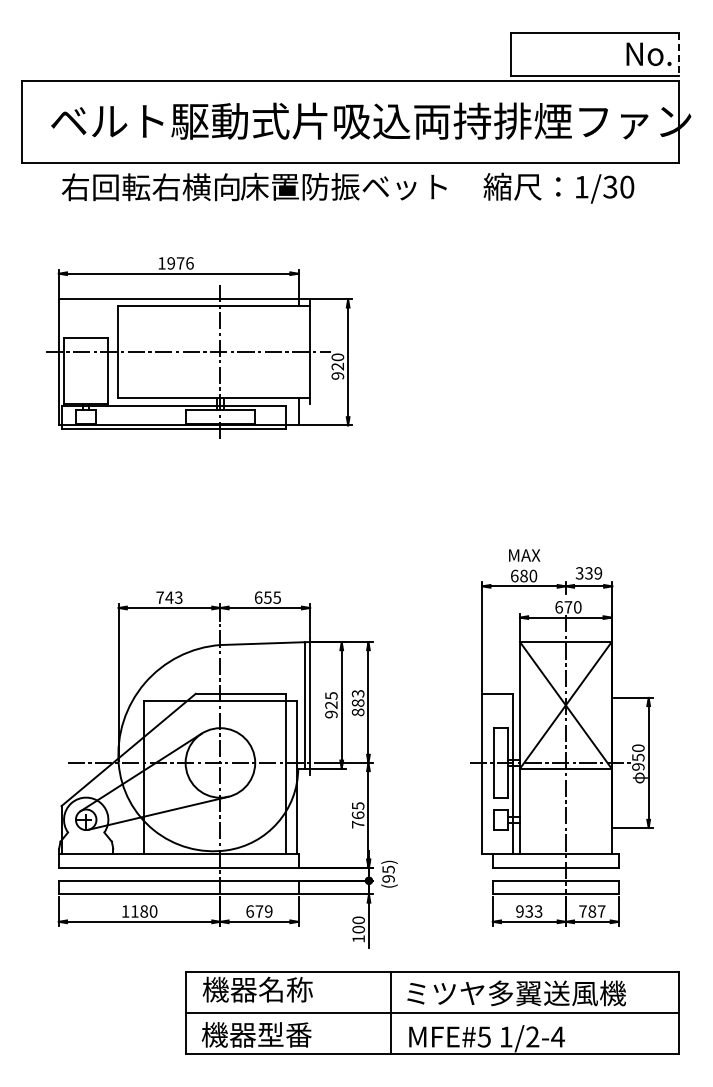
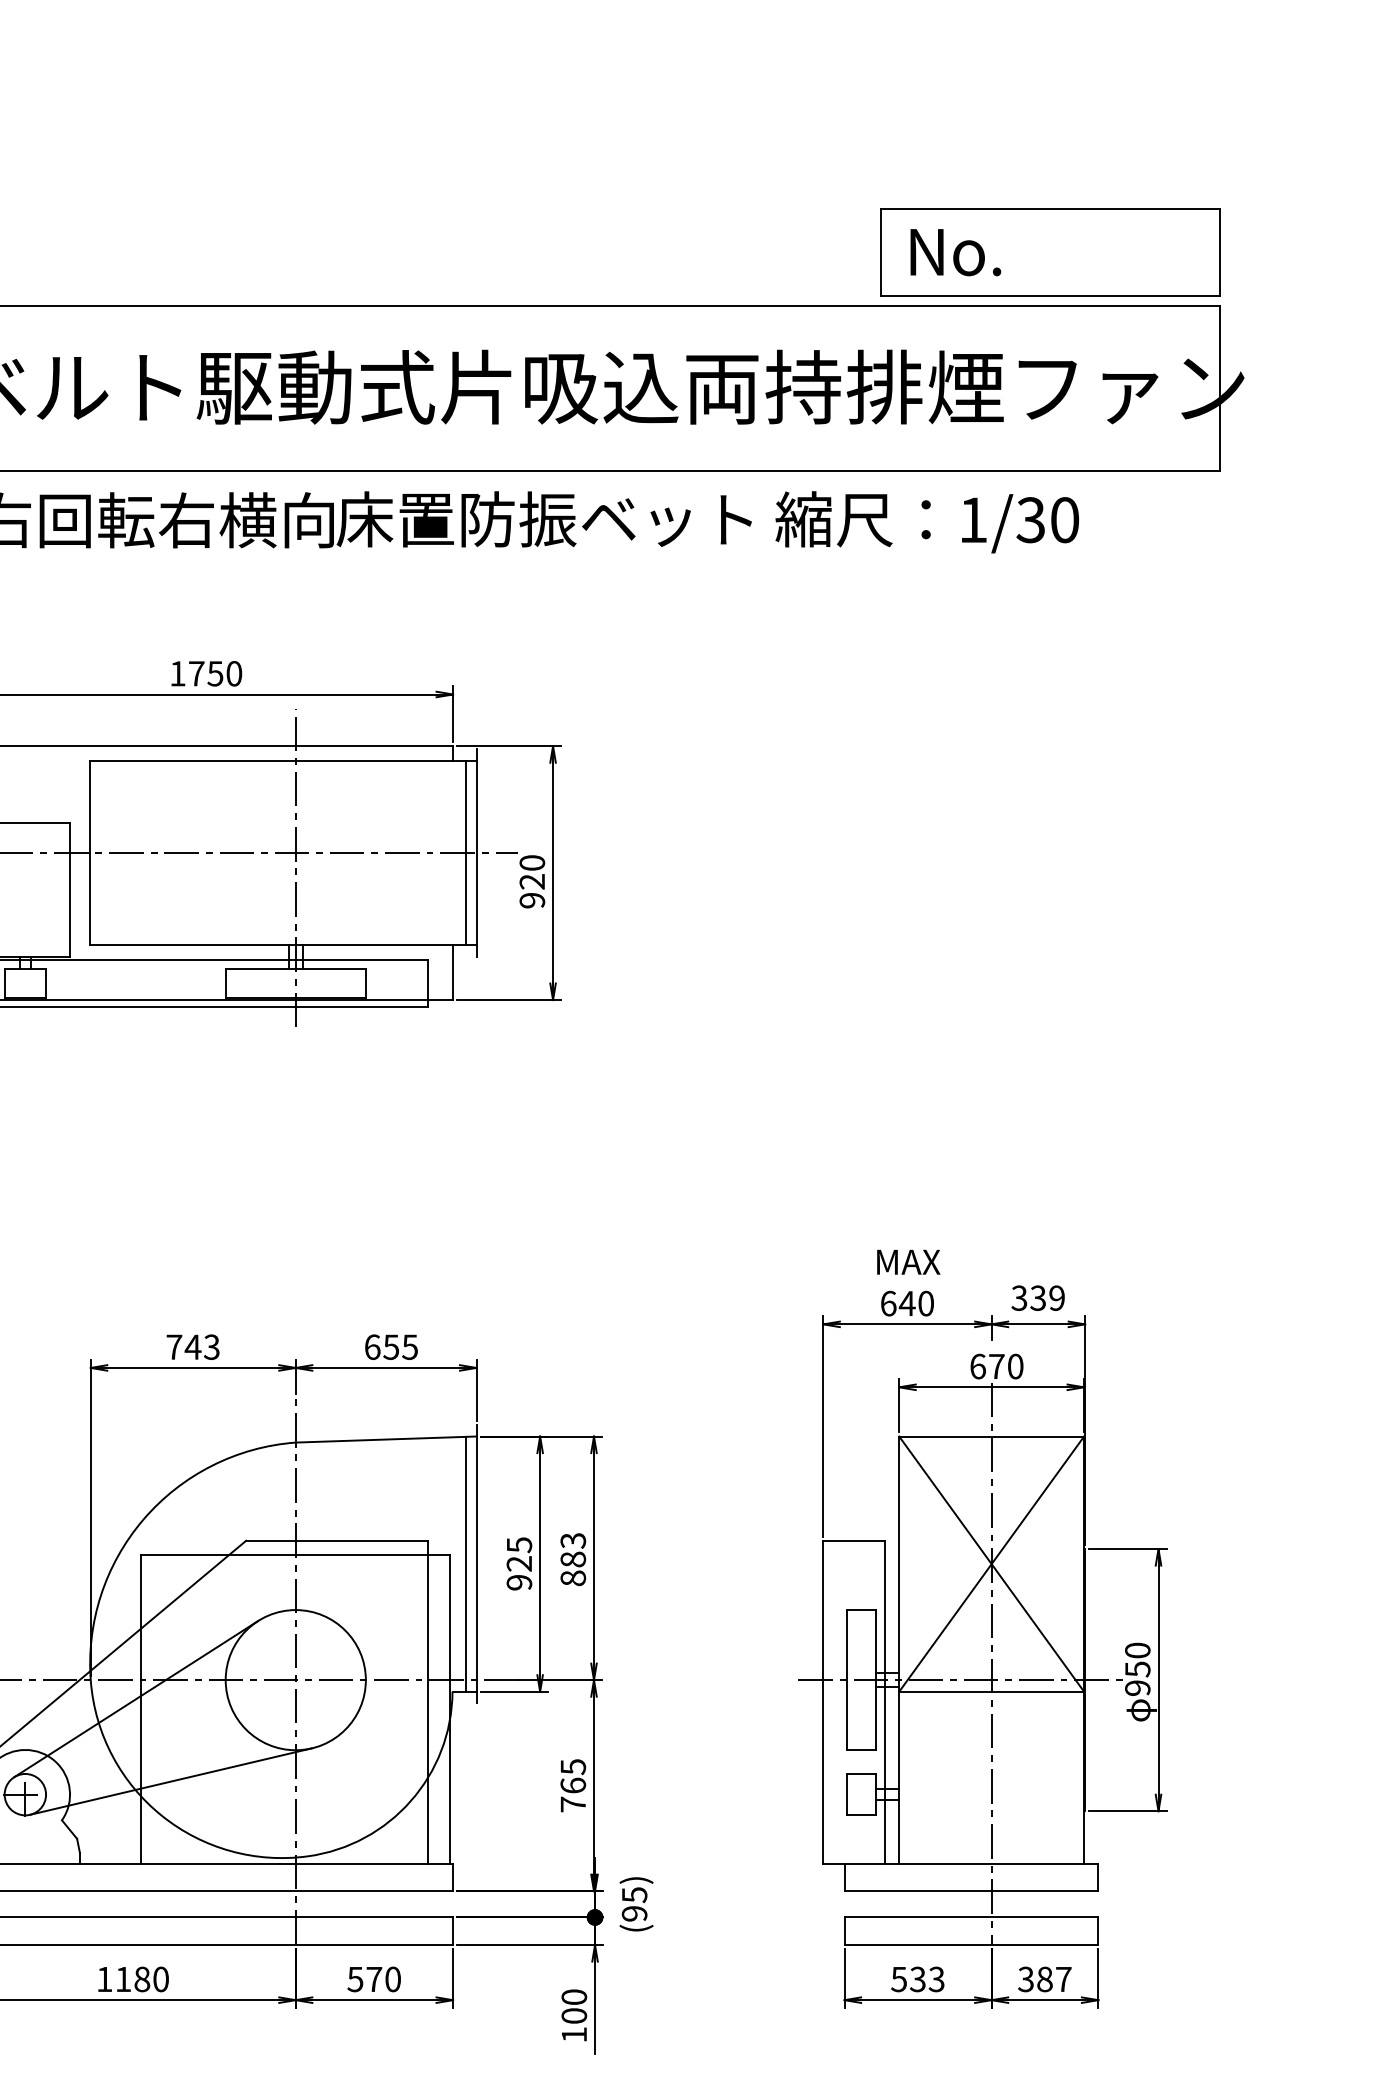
text: (648, 53) -> (954, 250), moved
line: (679, 54) -> (1220, 252), dashed -> solid
text: (558, 187) -> (926, 520), moved
text: (180, 263) -> (215, 673), 1976 -> 1750
line: (304, 352) -> (465, 853), added
text: (523, 575) -> (906, 1302), 680 -> 640
text: (259, 911) -> (374, 1979), 679 -> 570
text: (519, 911) -> (898, 1979), 933 -> 533
text: (582, 911) -> (1025, 1979), 787 -> 387

